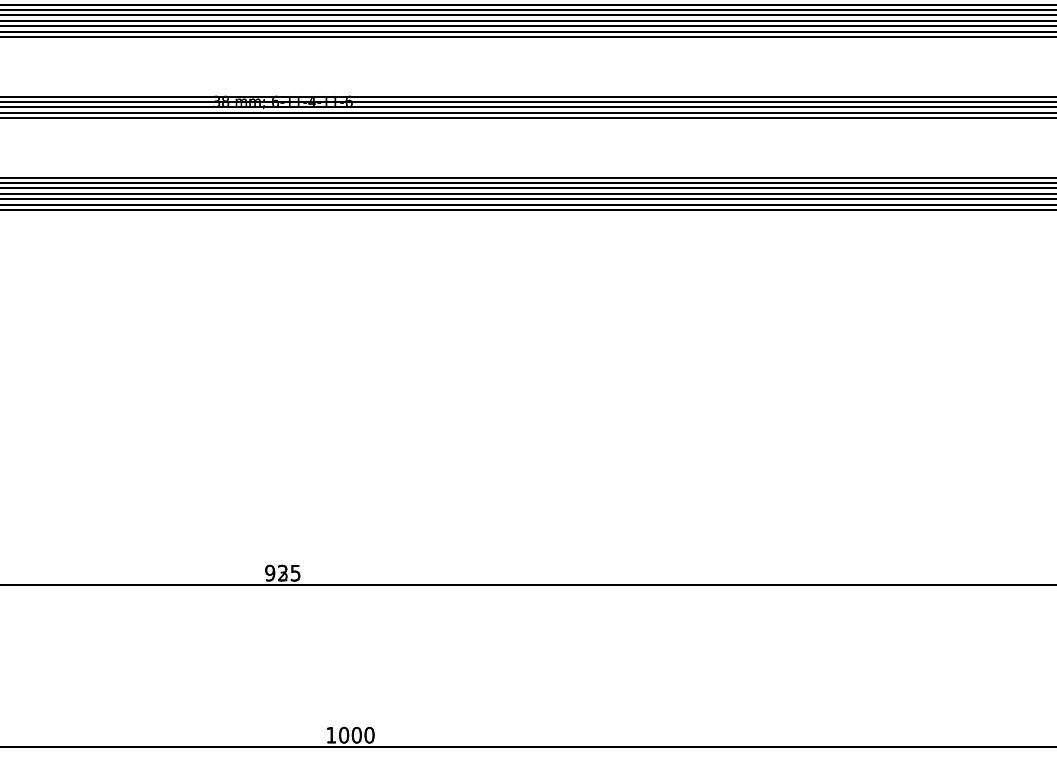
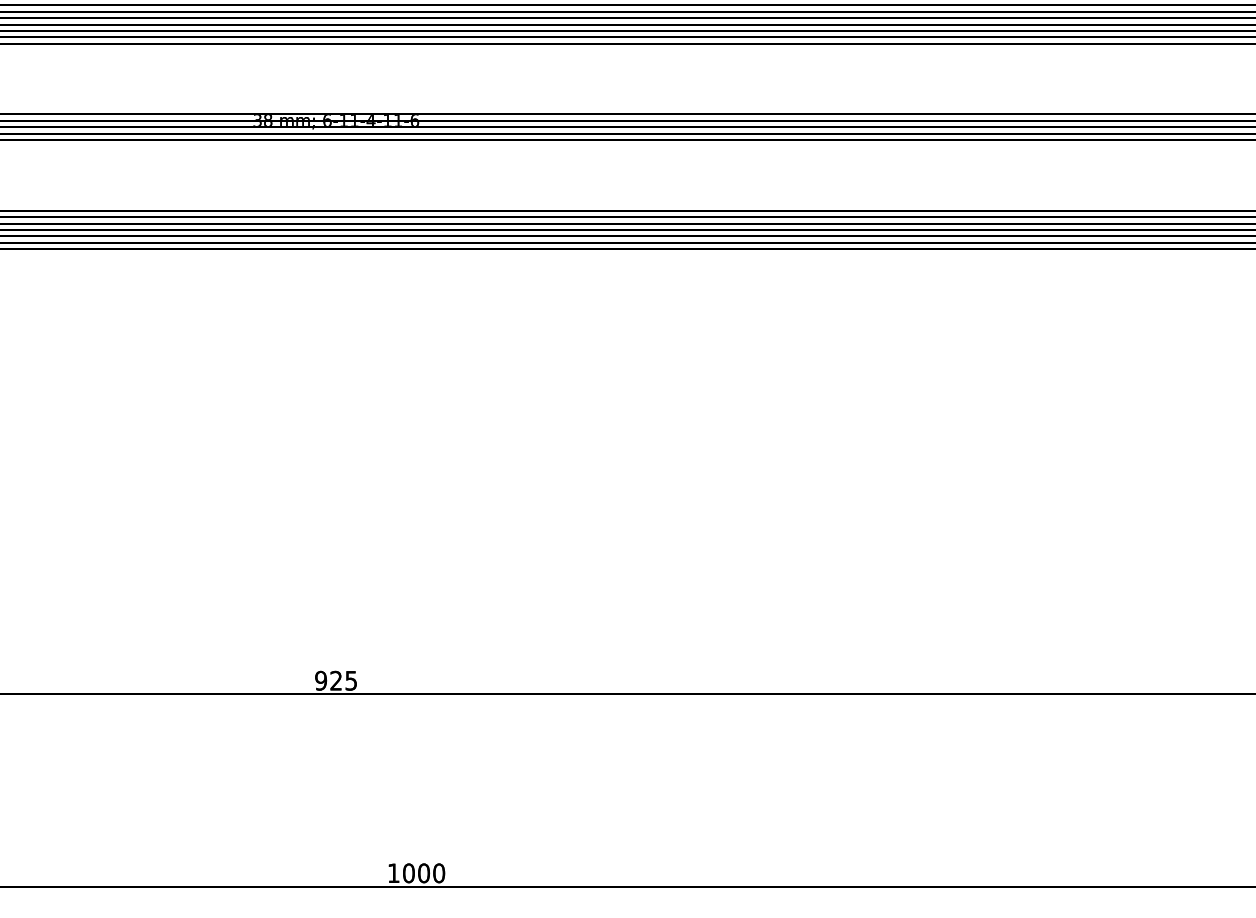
text: (282, 573) -> (335, 681), 935 -> 925

